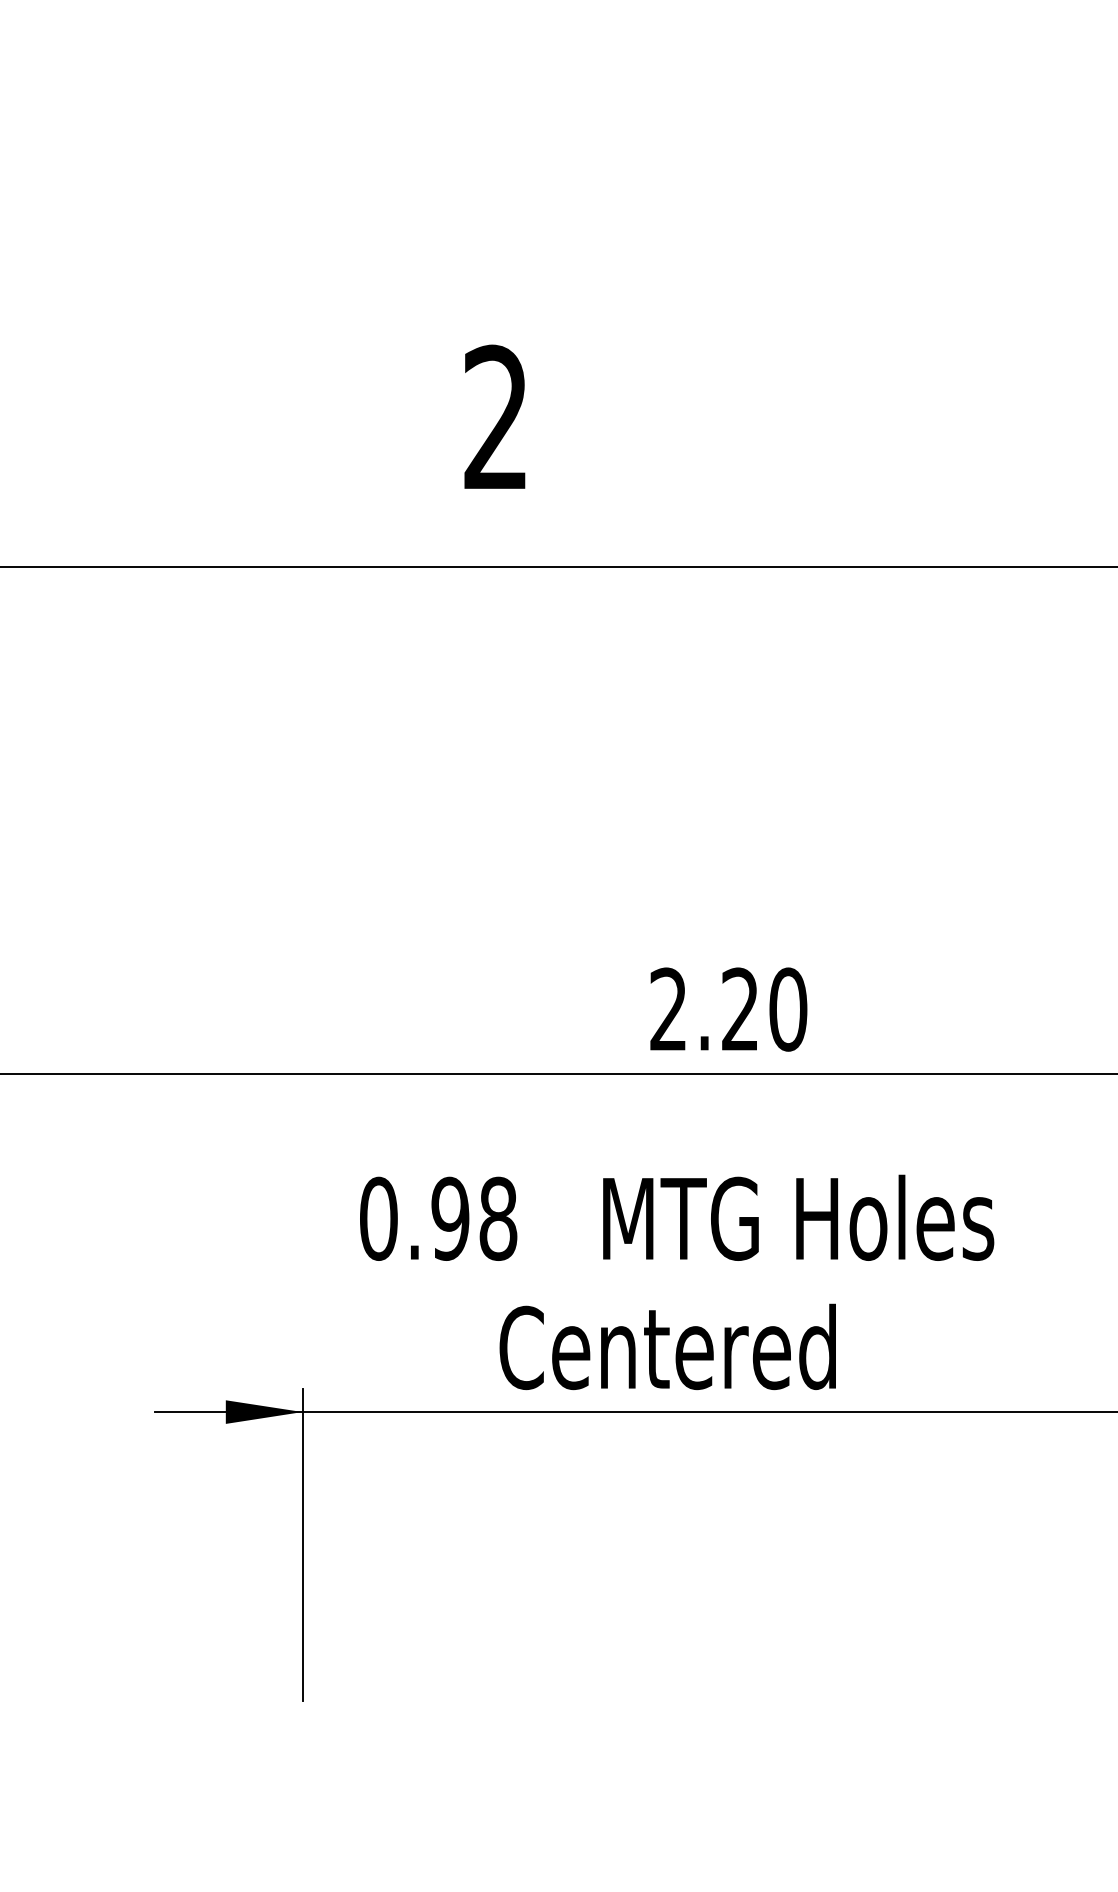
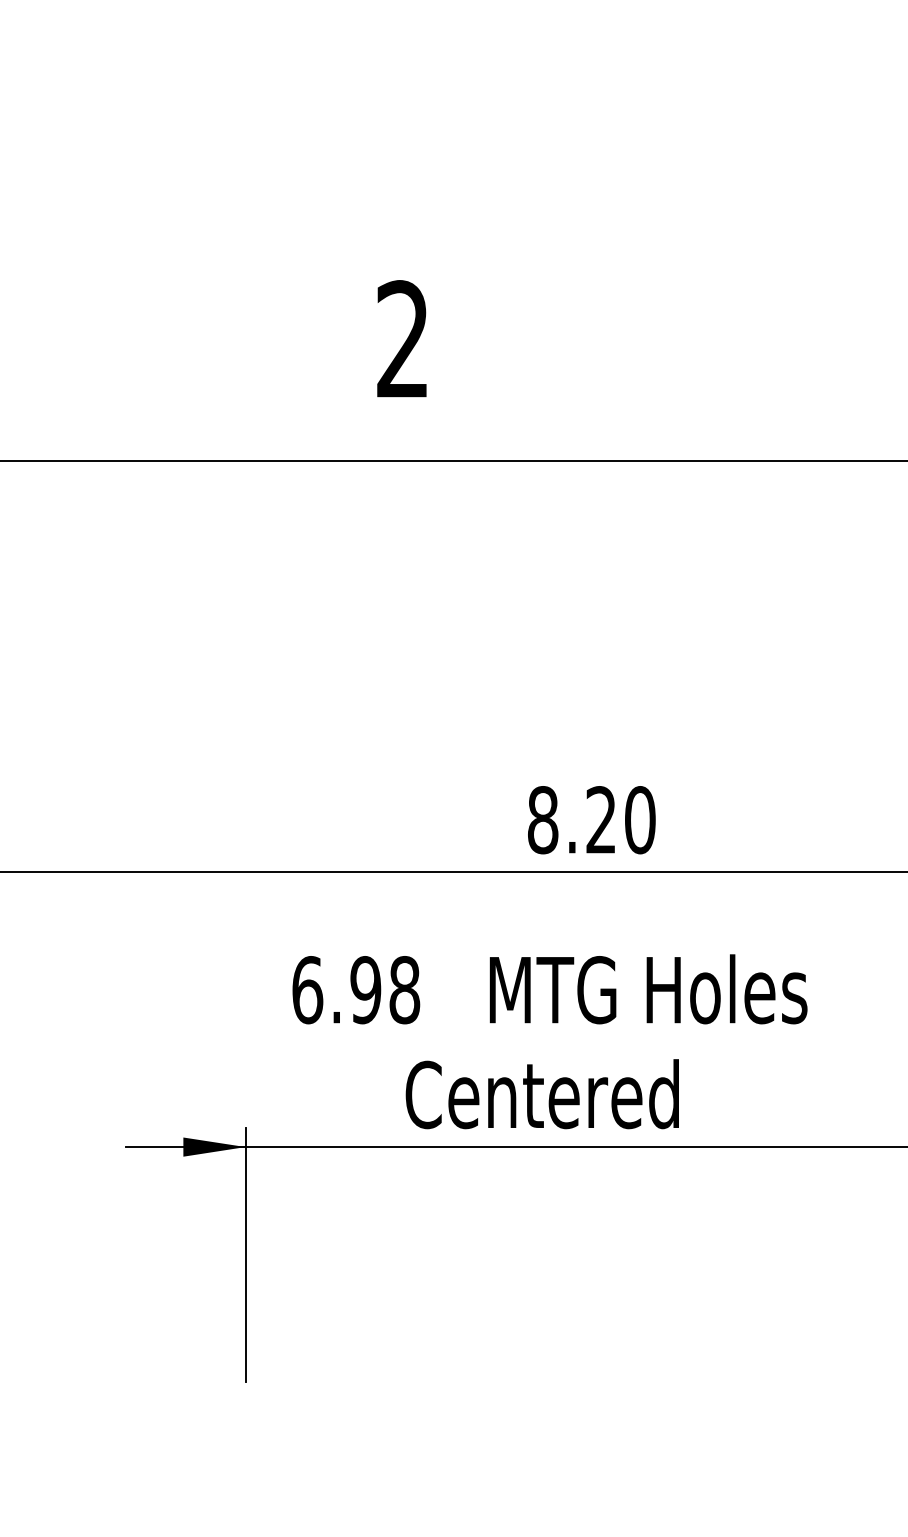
text: (669, 1010) -> (543, 820), 2.20 -> 8.20
text: (378, 1219) -> (307, 990), 0.98 -> 6.98

